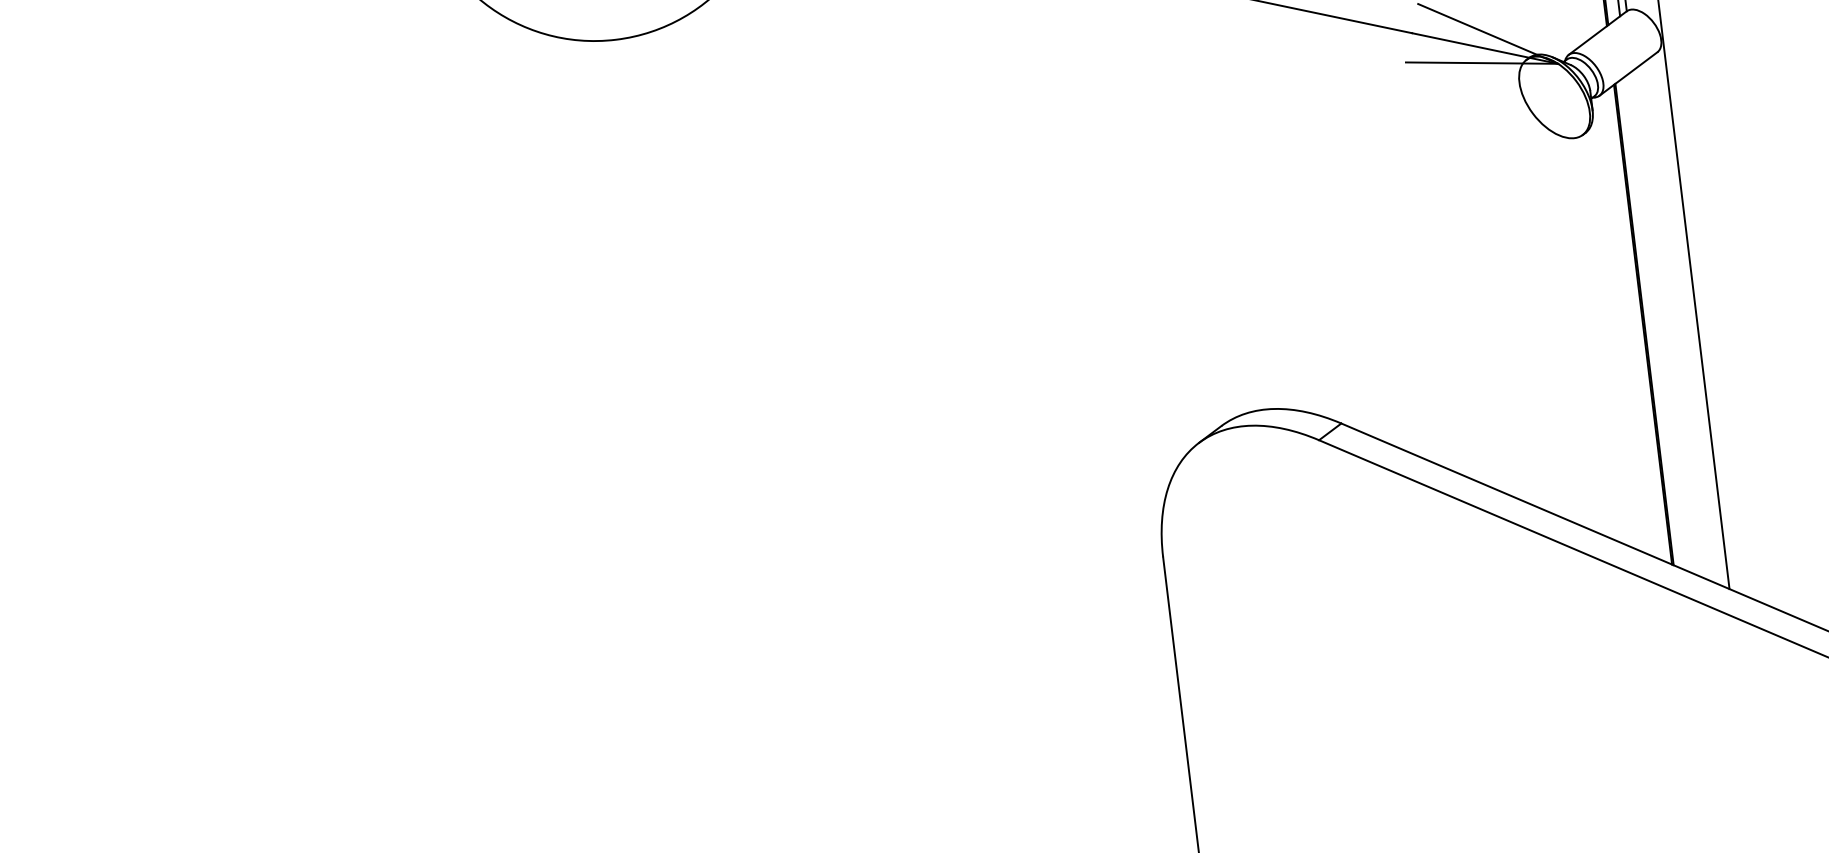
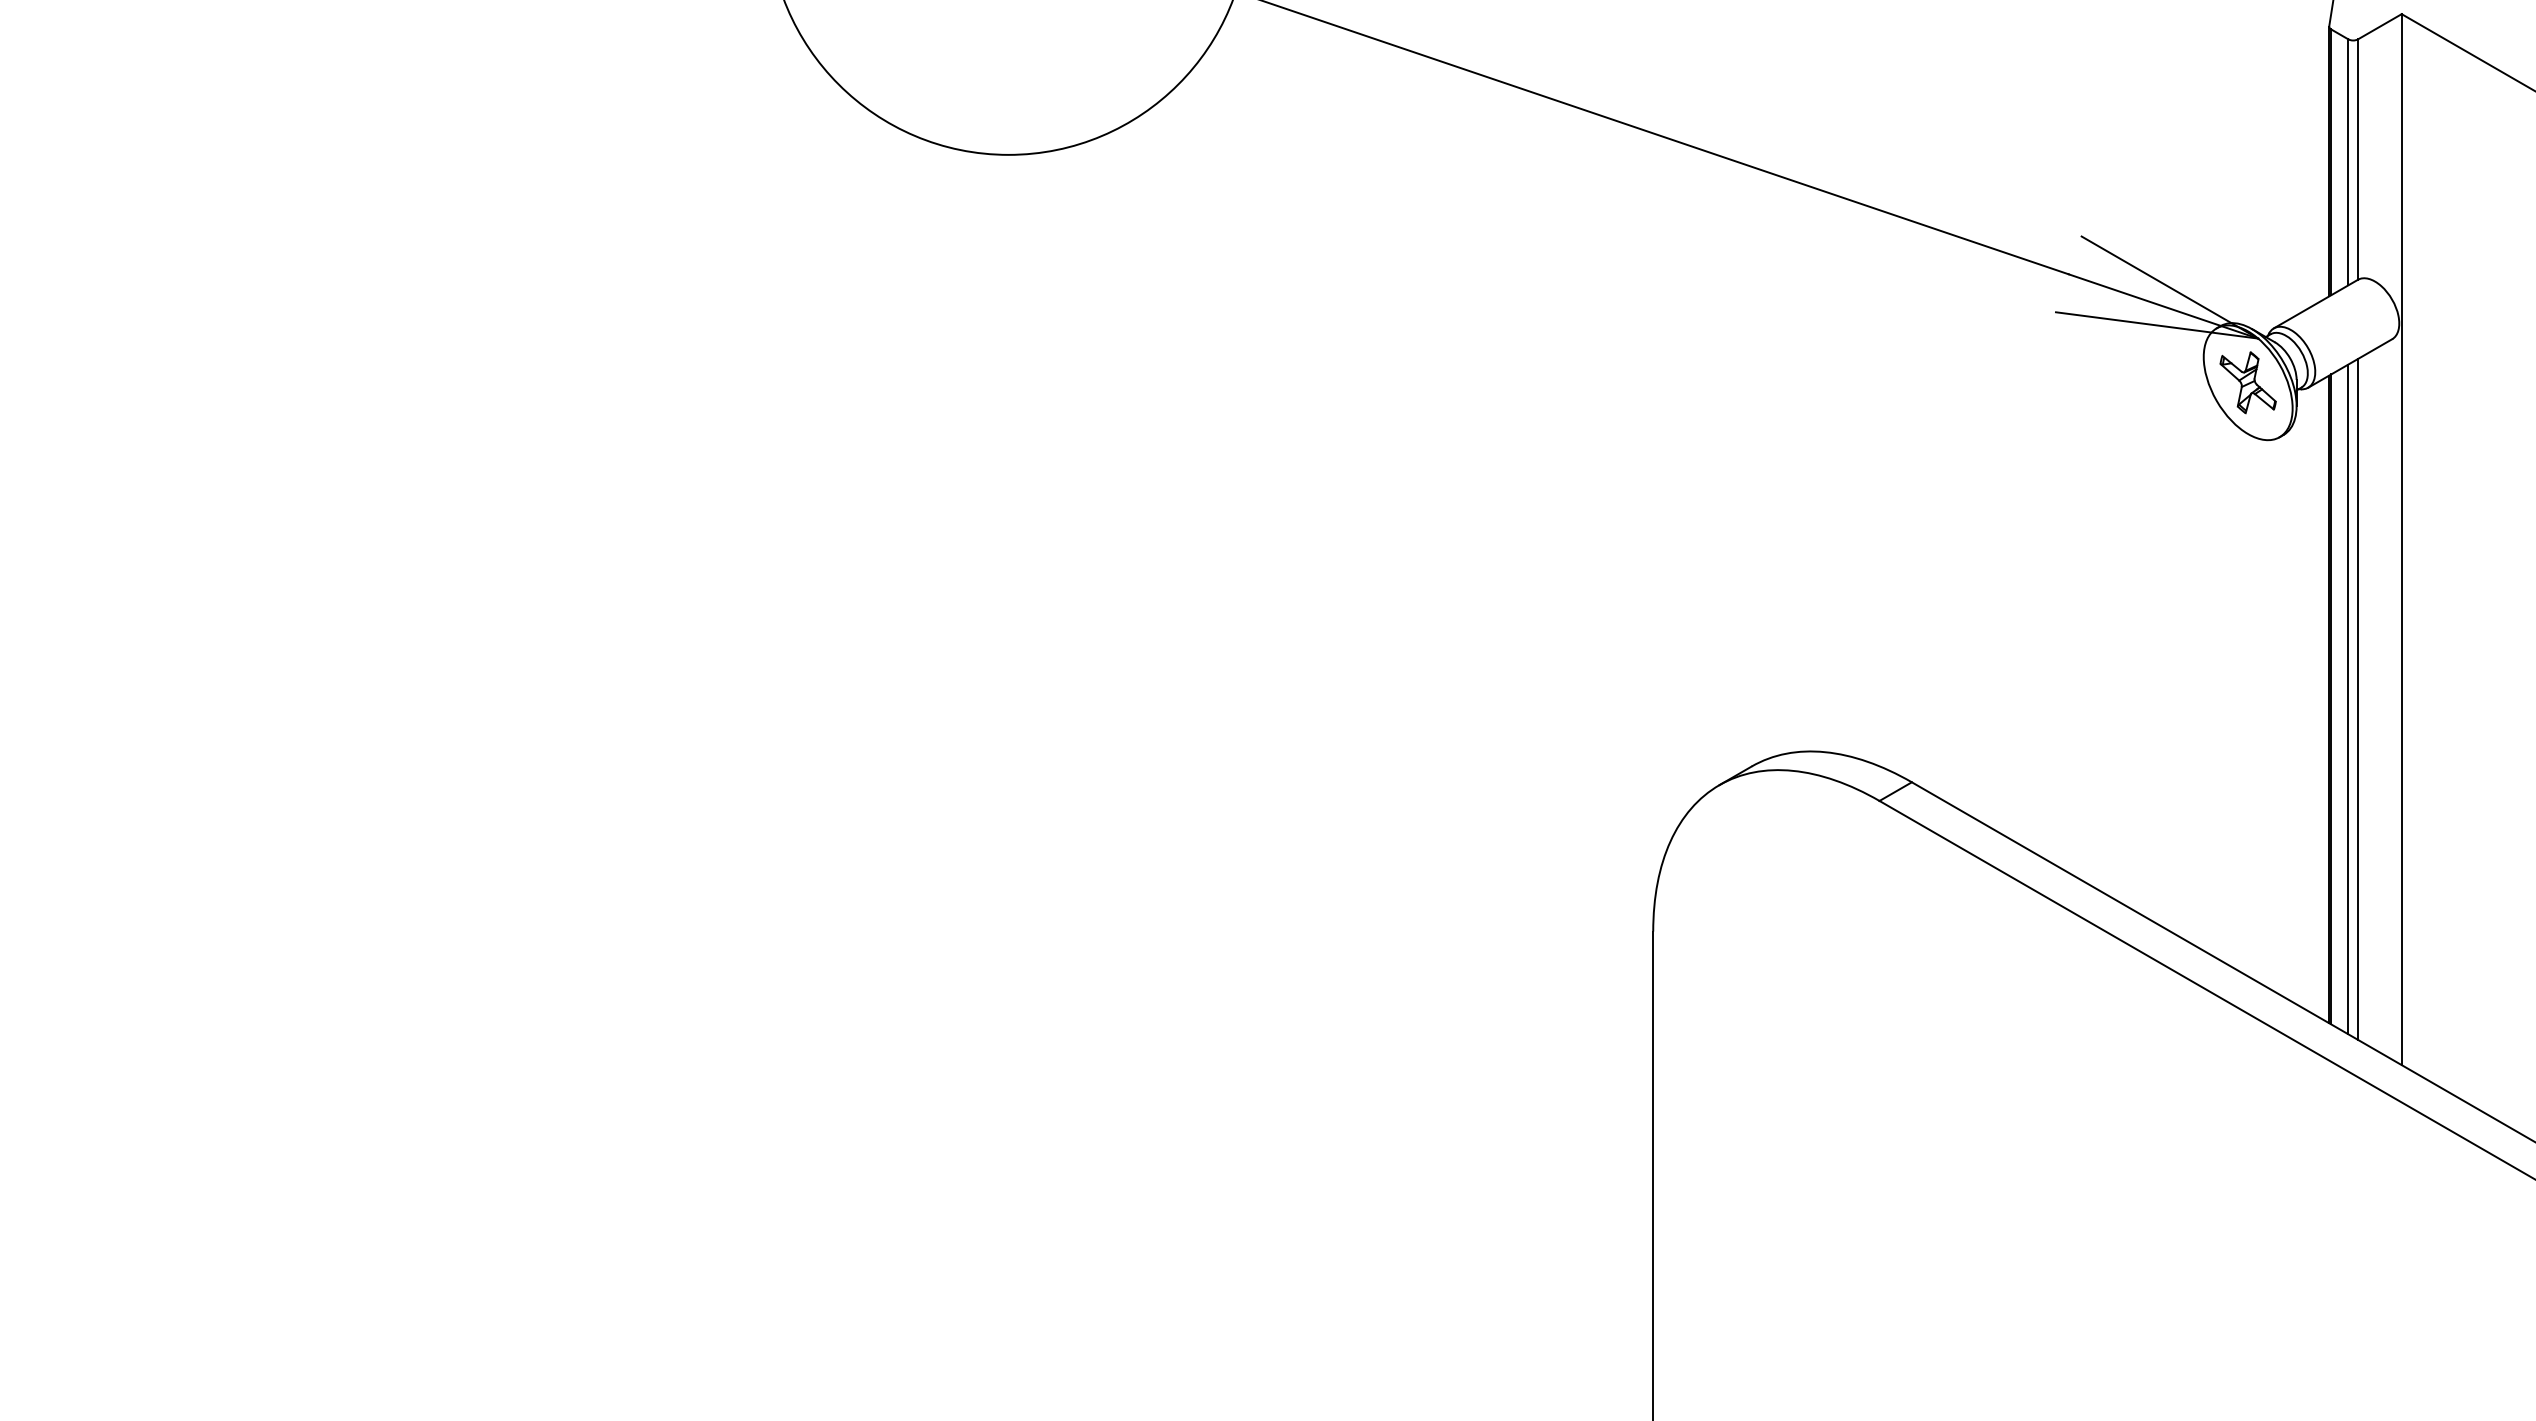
part: (1554, 97) -> (2247, 382), added
line: (1664, 321) -> (2358, 698), added
line: (1657, 323) -> (2348, 699), added

